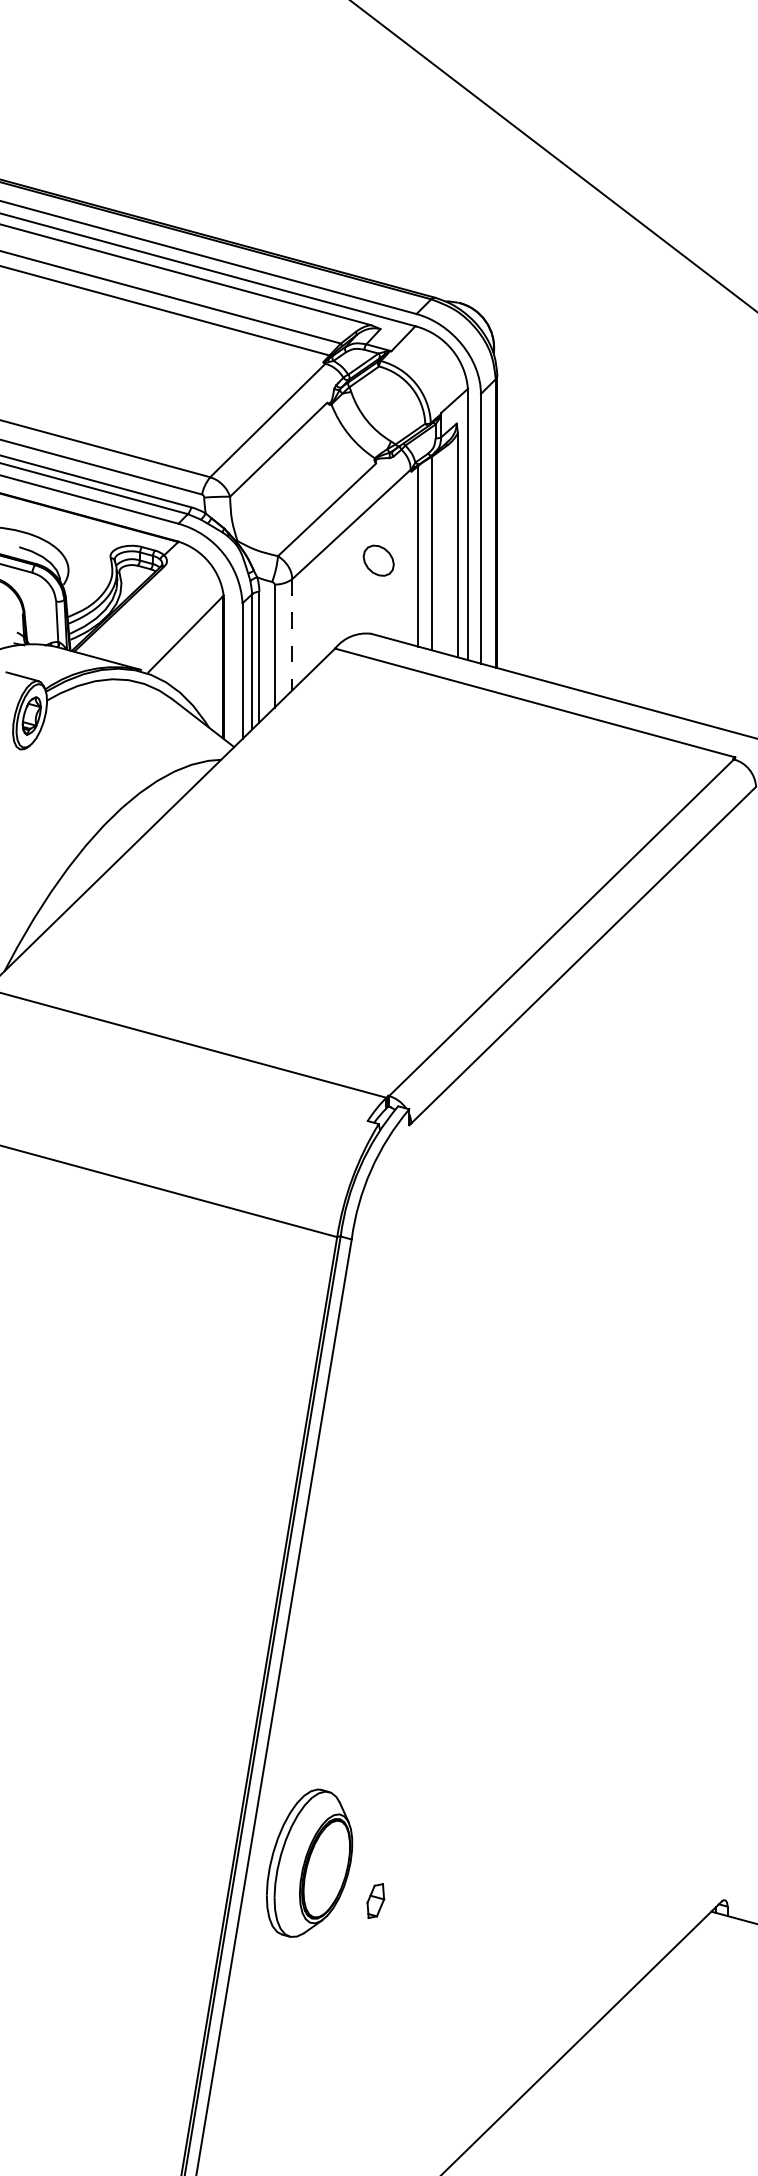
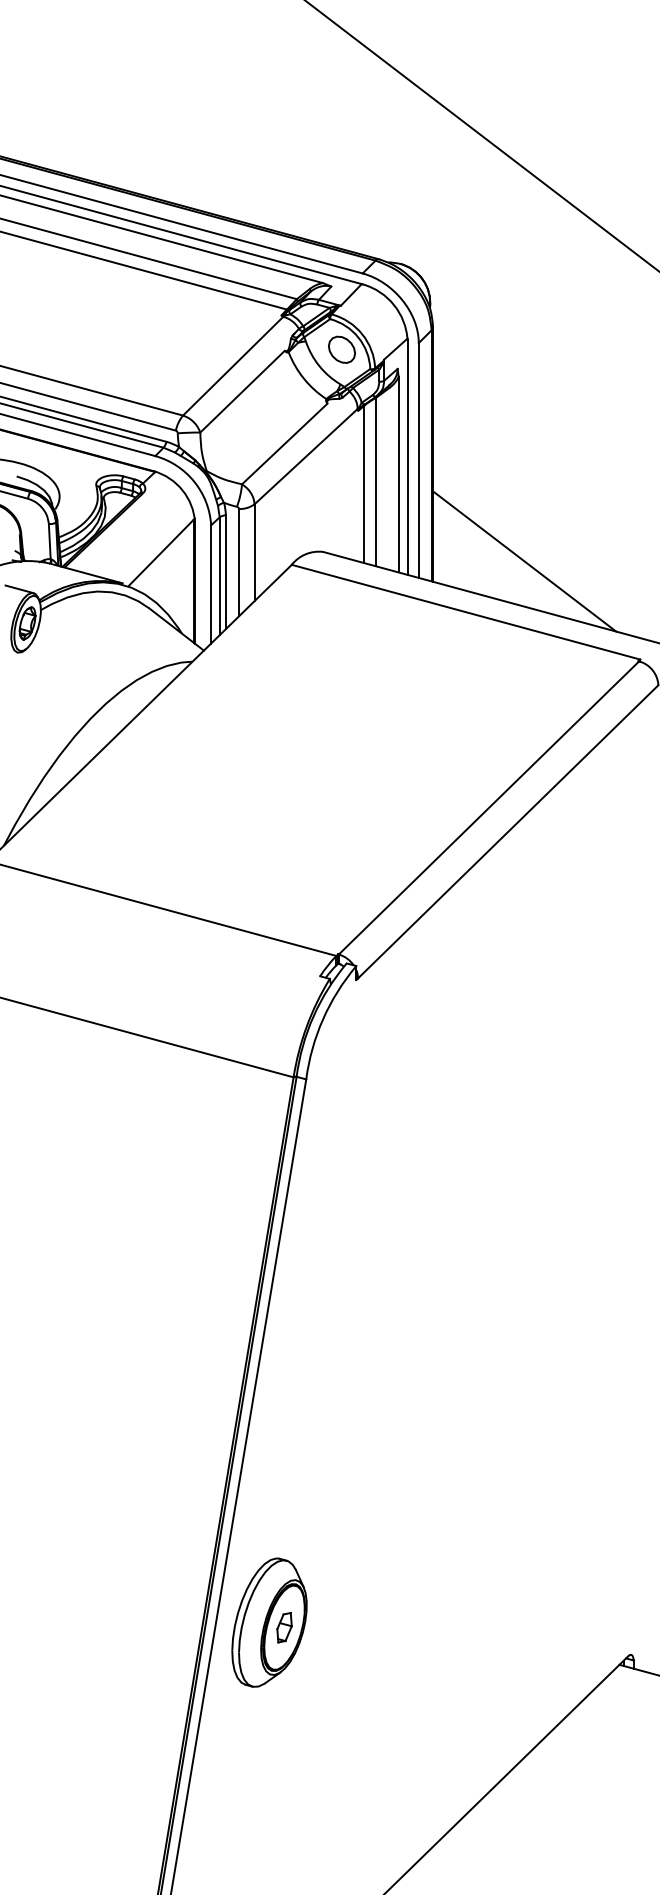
part: (378, 560) -> (341, 349), moved
line: (292, 634) -> (254, 552), dashed -> solid
line: (602, 644) -> (524, 561), added
part: (375, 1900) -> (284, 1627), moved

